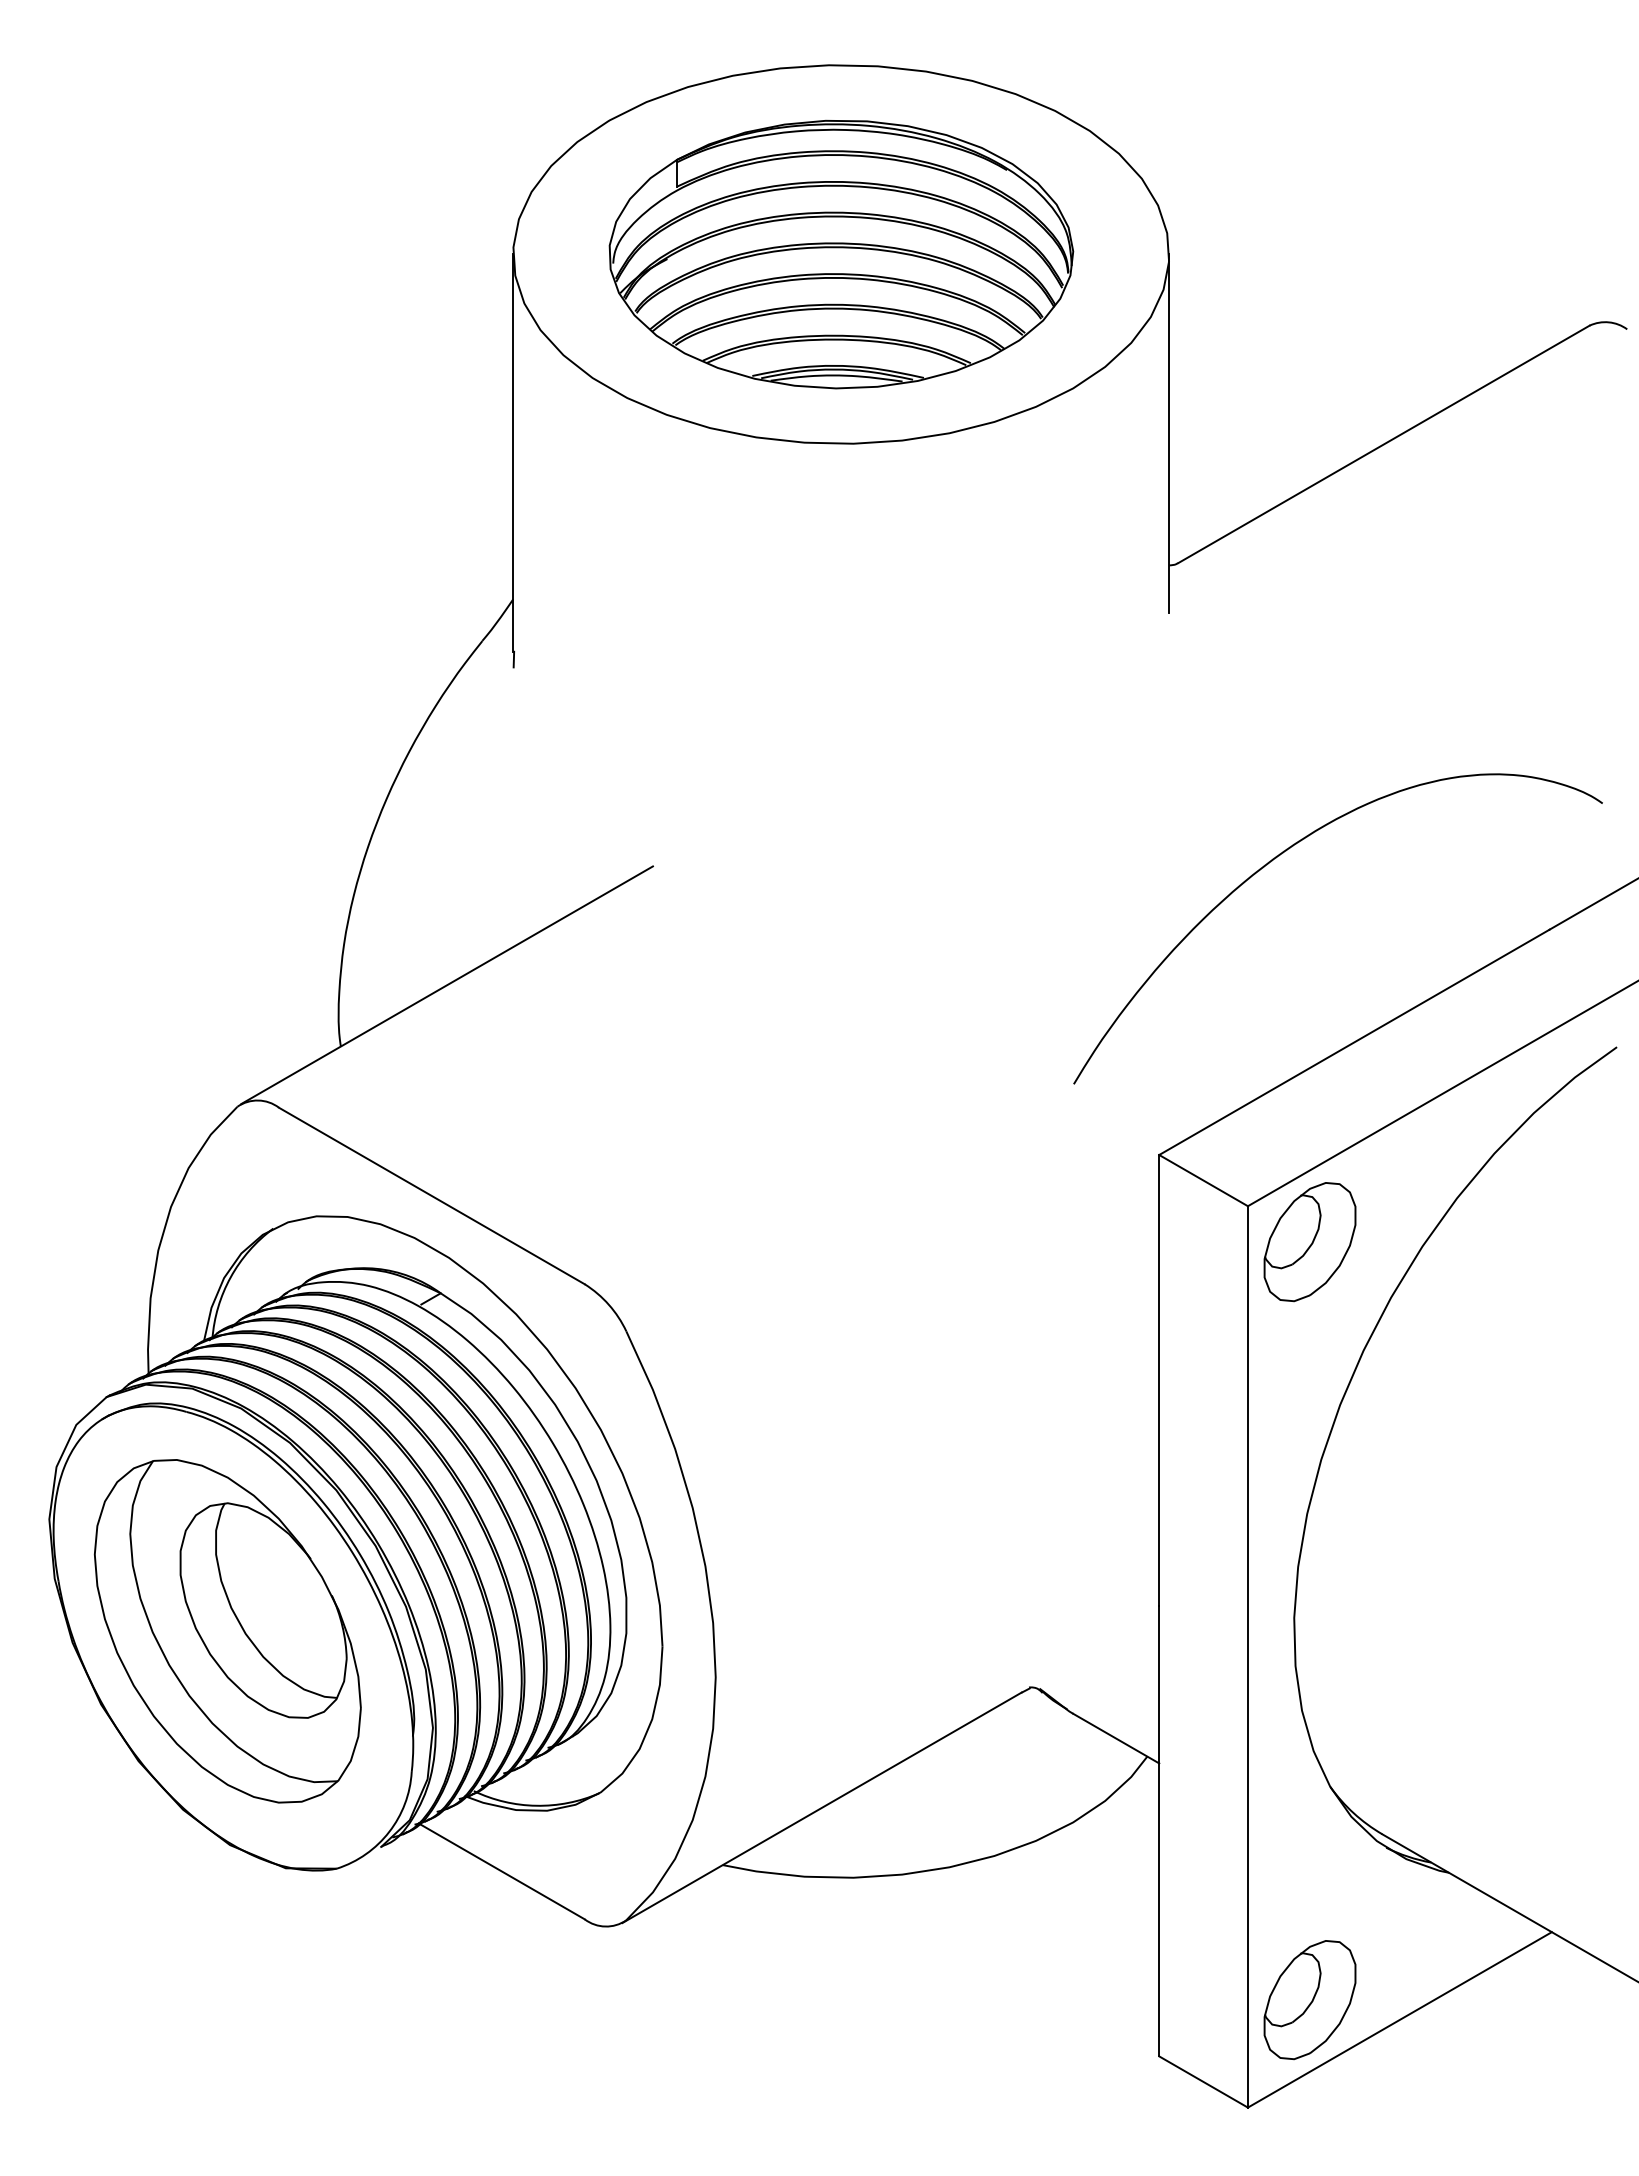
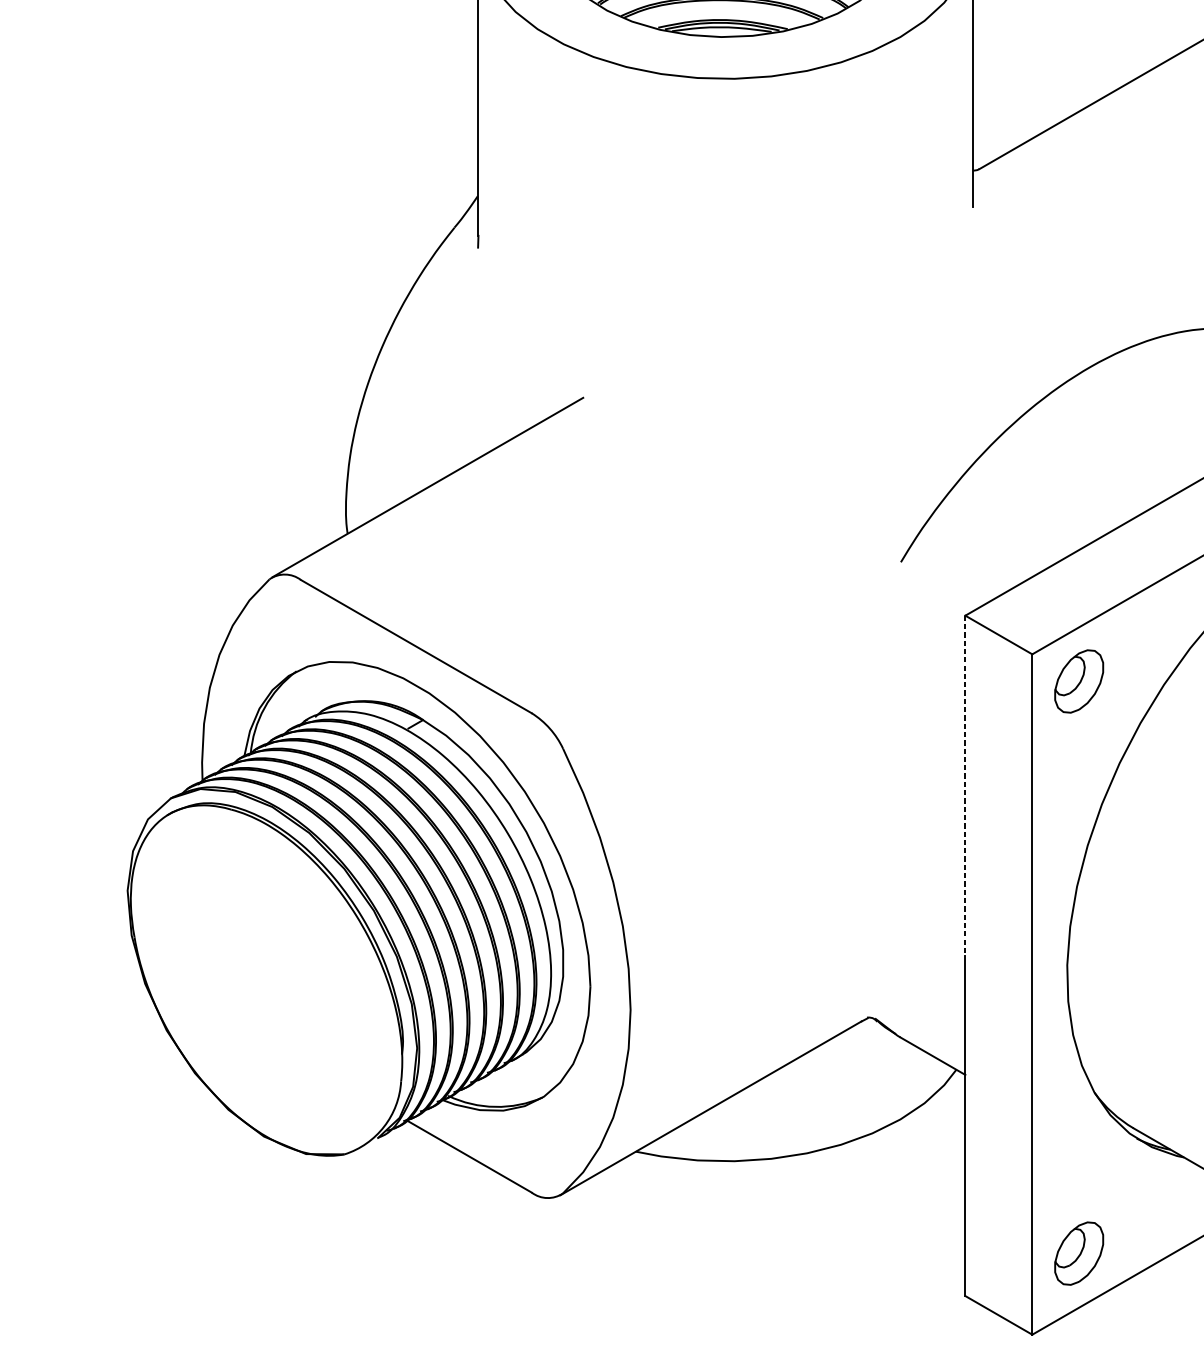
part: (1309, 1242) -> (1078, 681), size x0.7
line: (1159, 1380) -> (965, 785), solid -> dashed
part: (227, 1631) -> (262, 975), removed
part: (1309, 2000) -> (1078, 1253), size x0.7

